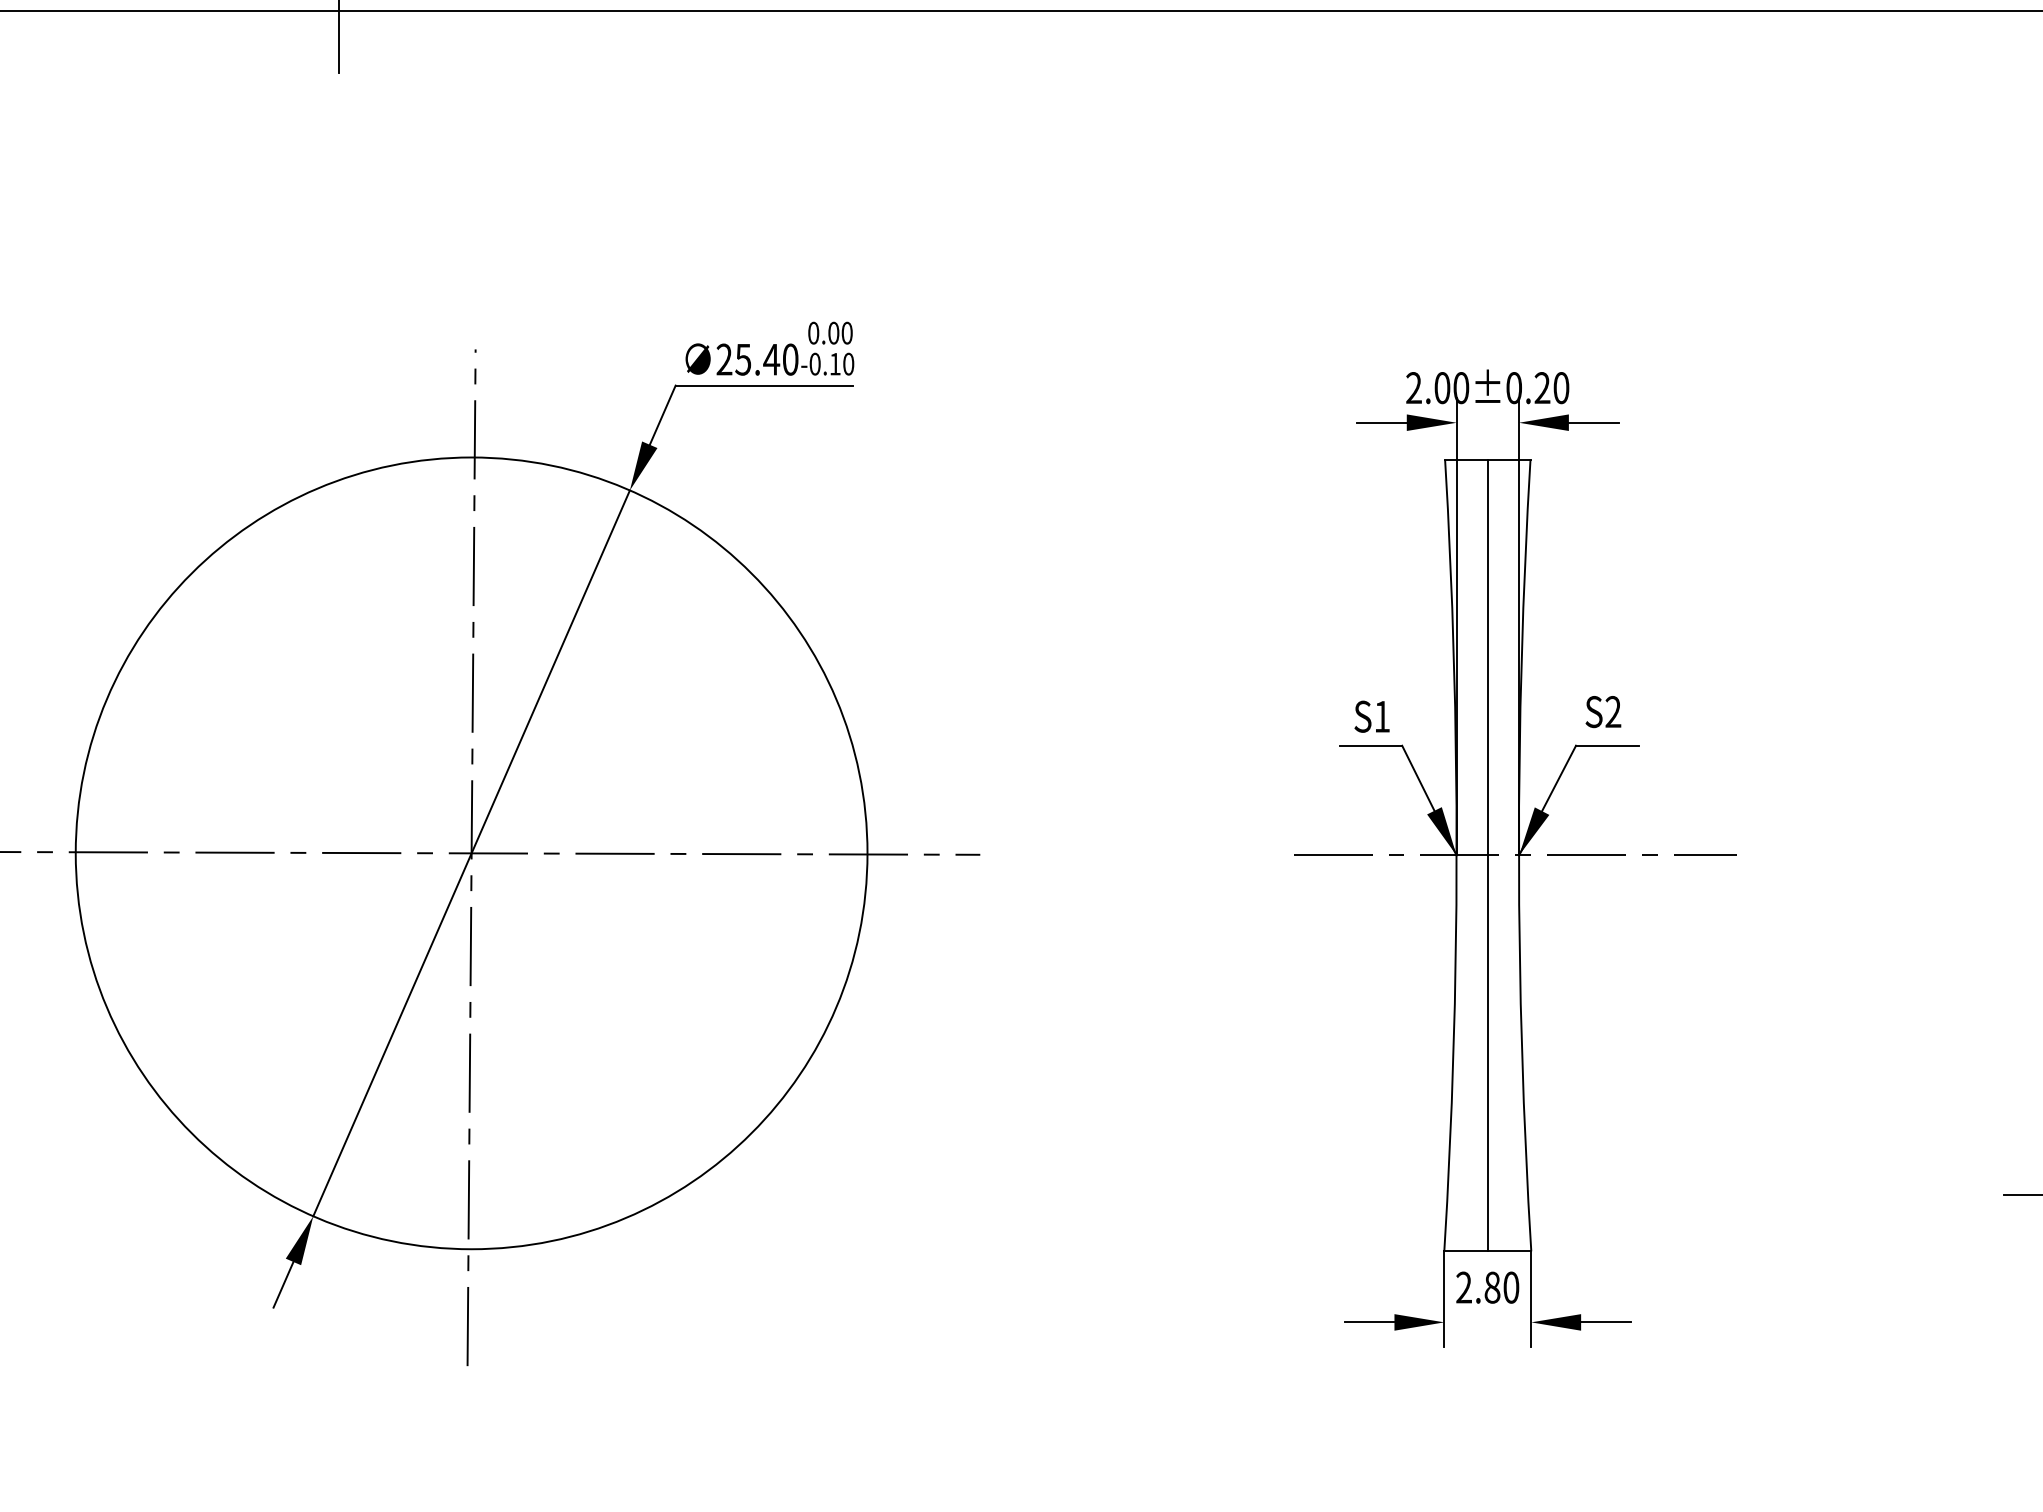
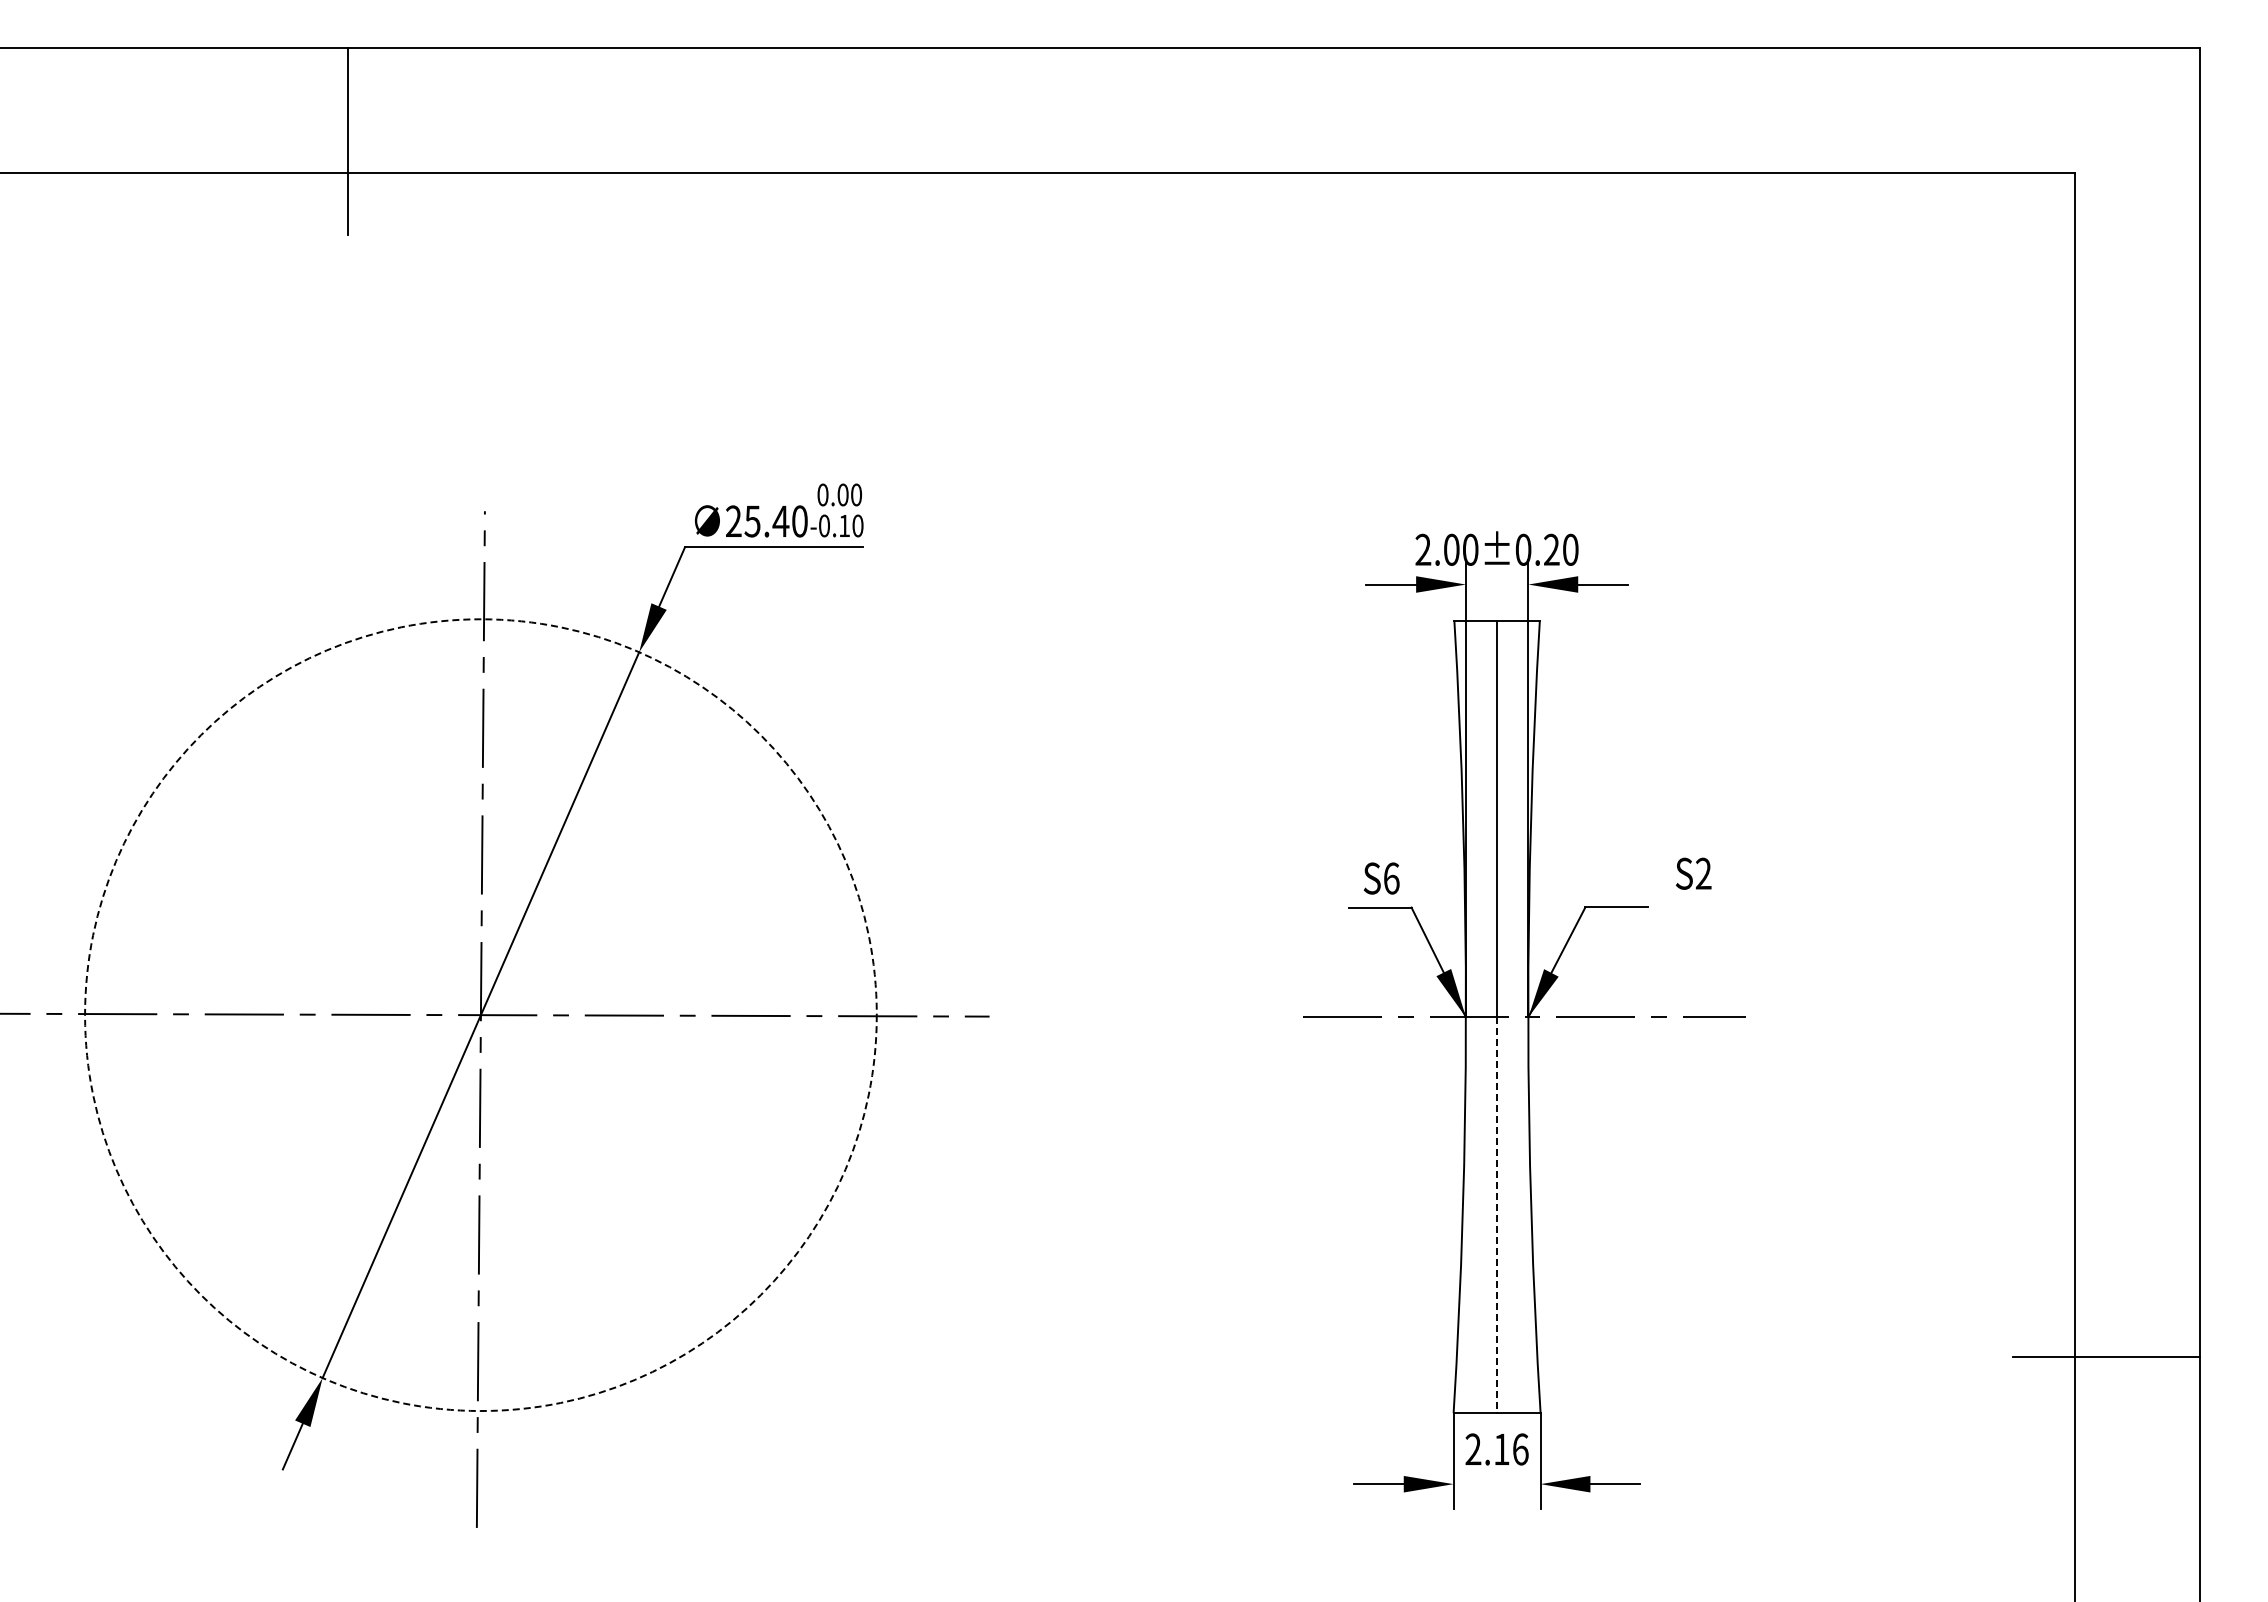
text: (1603, 711) -> (1693, 873), moved
text: (1382, 716) -> (1391, 878), S1 -> S6
circle: (471, 853) -> (480, 1015), solid -> dashed
line: (1488, 1053) -> (1497, 1215), solid -> dashed
text: (1502, 1287) -> (1511, 1449), 2.80 -> 2.16

